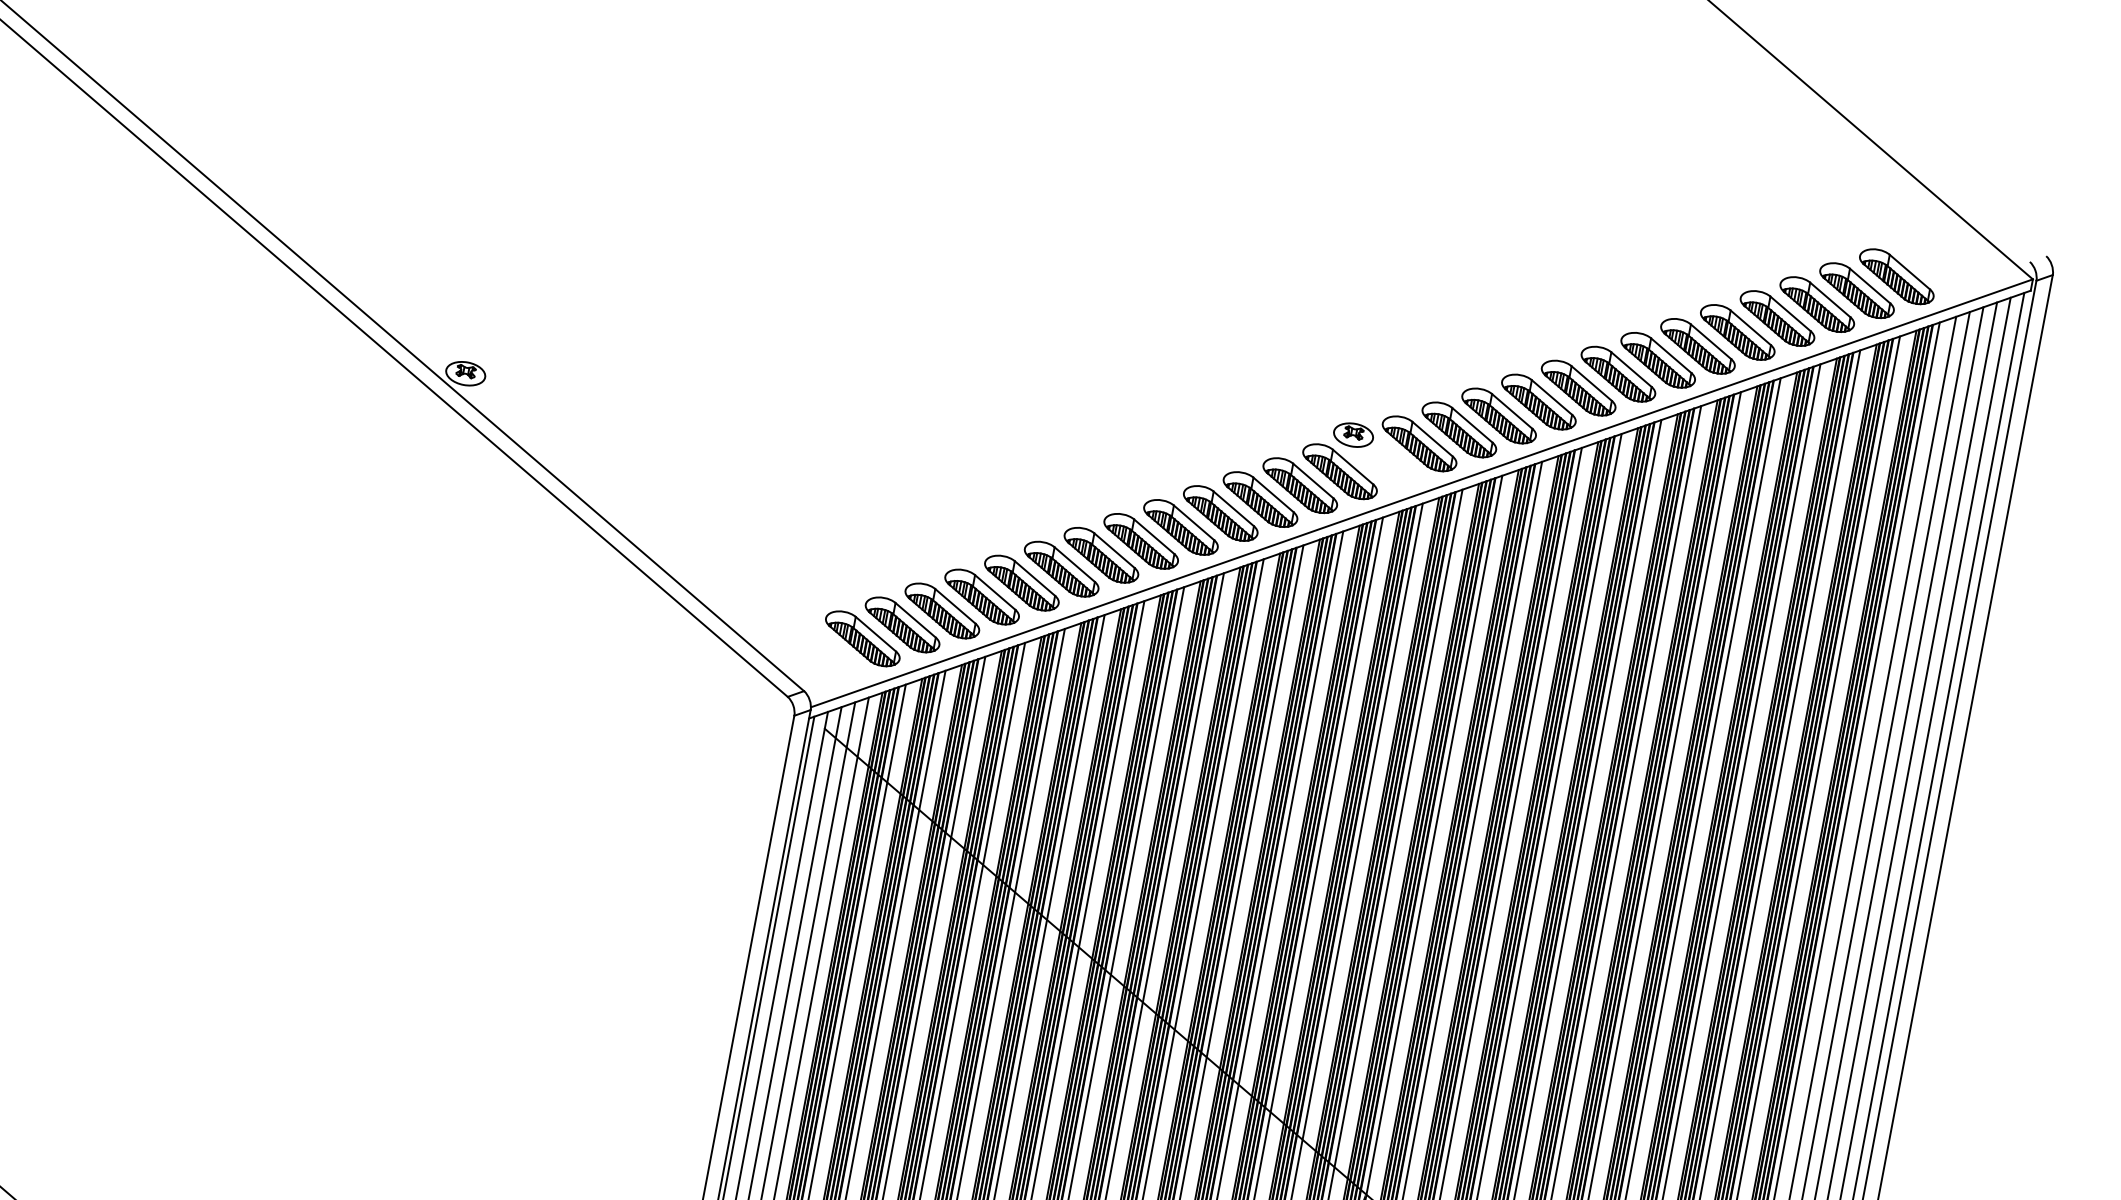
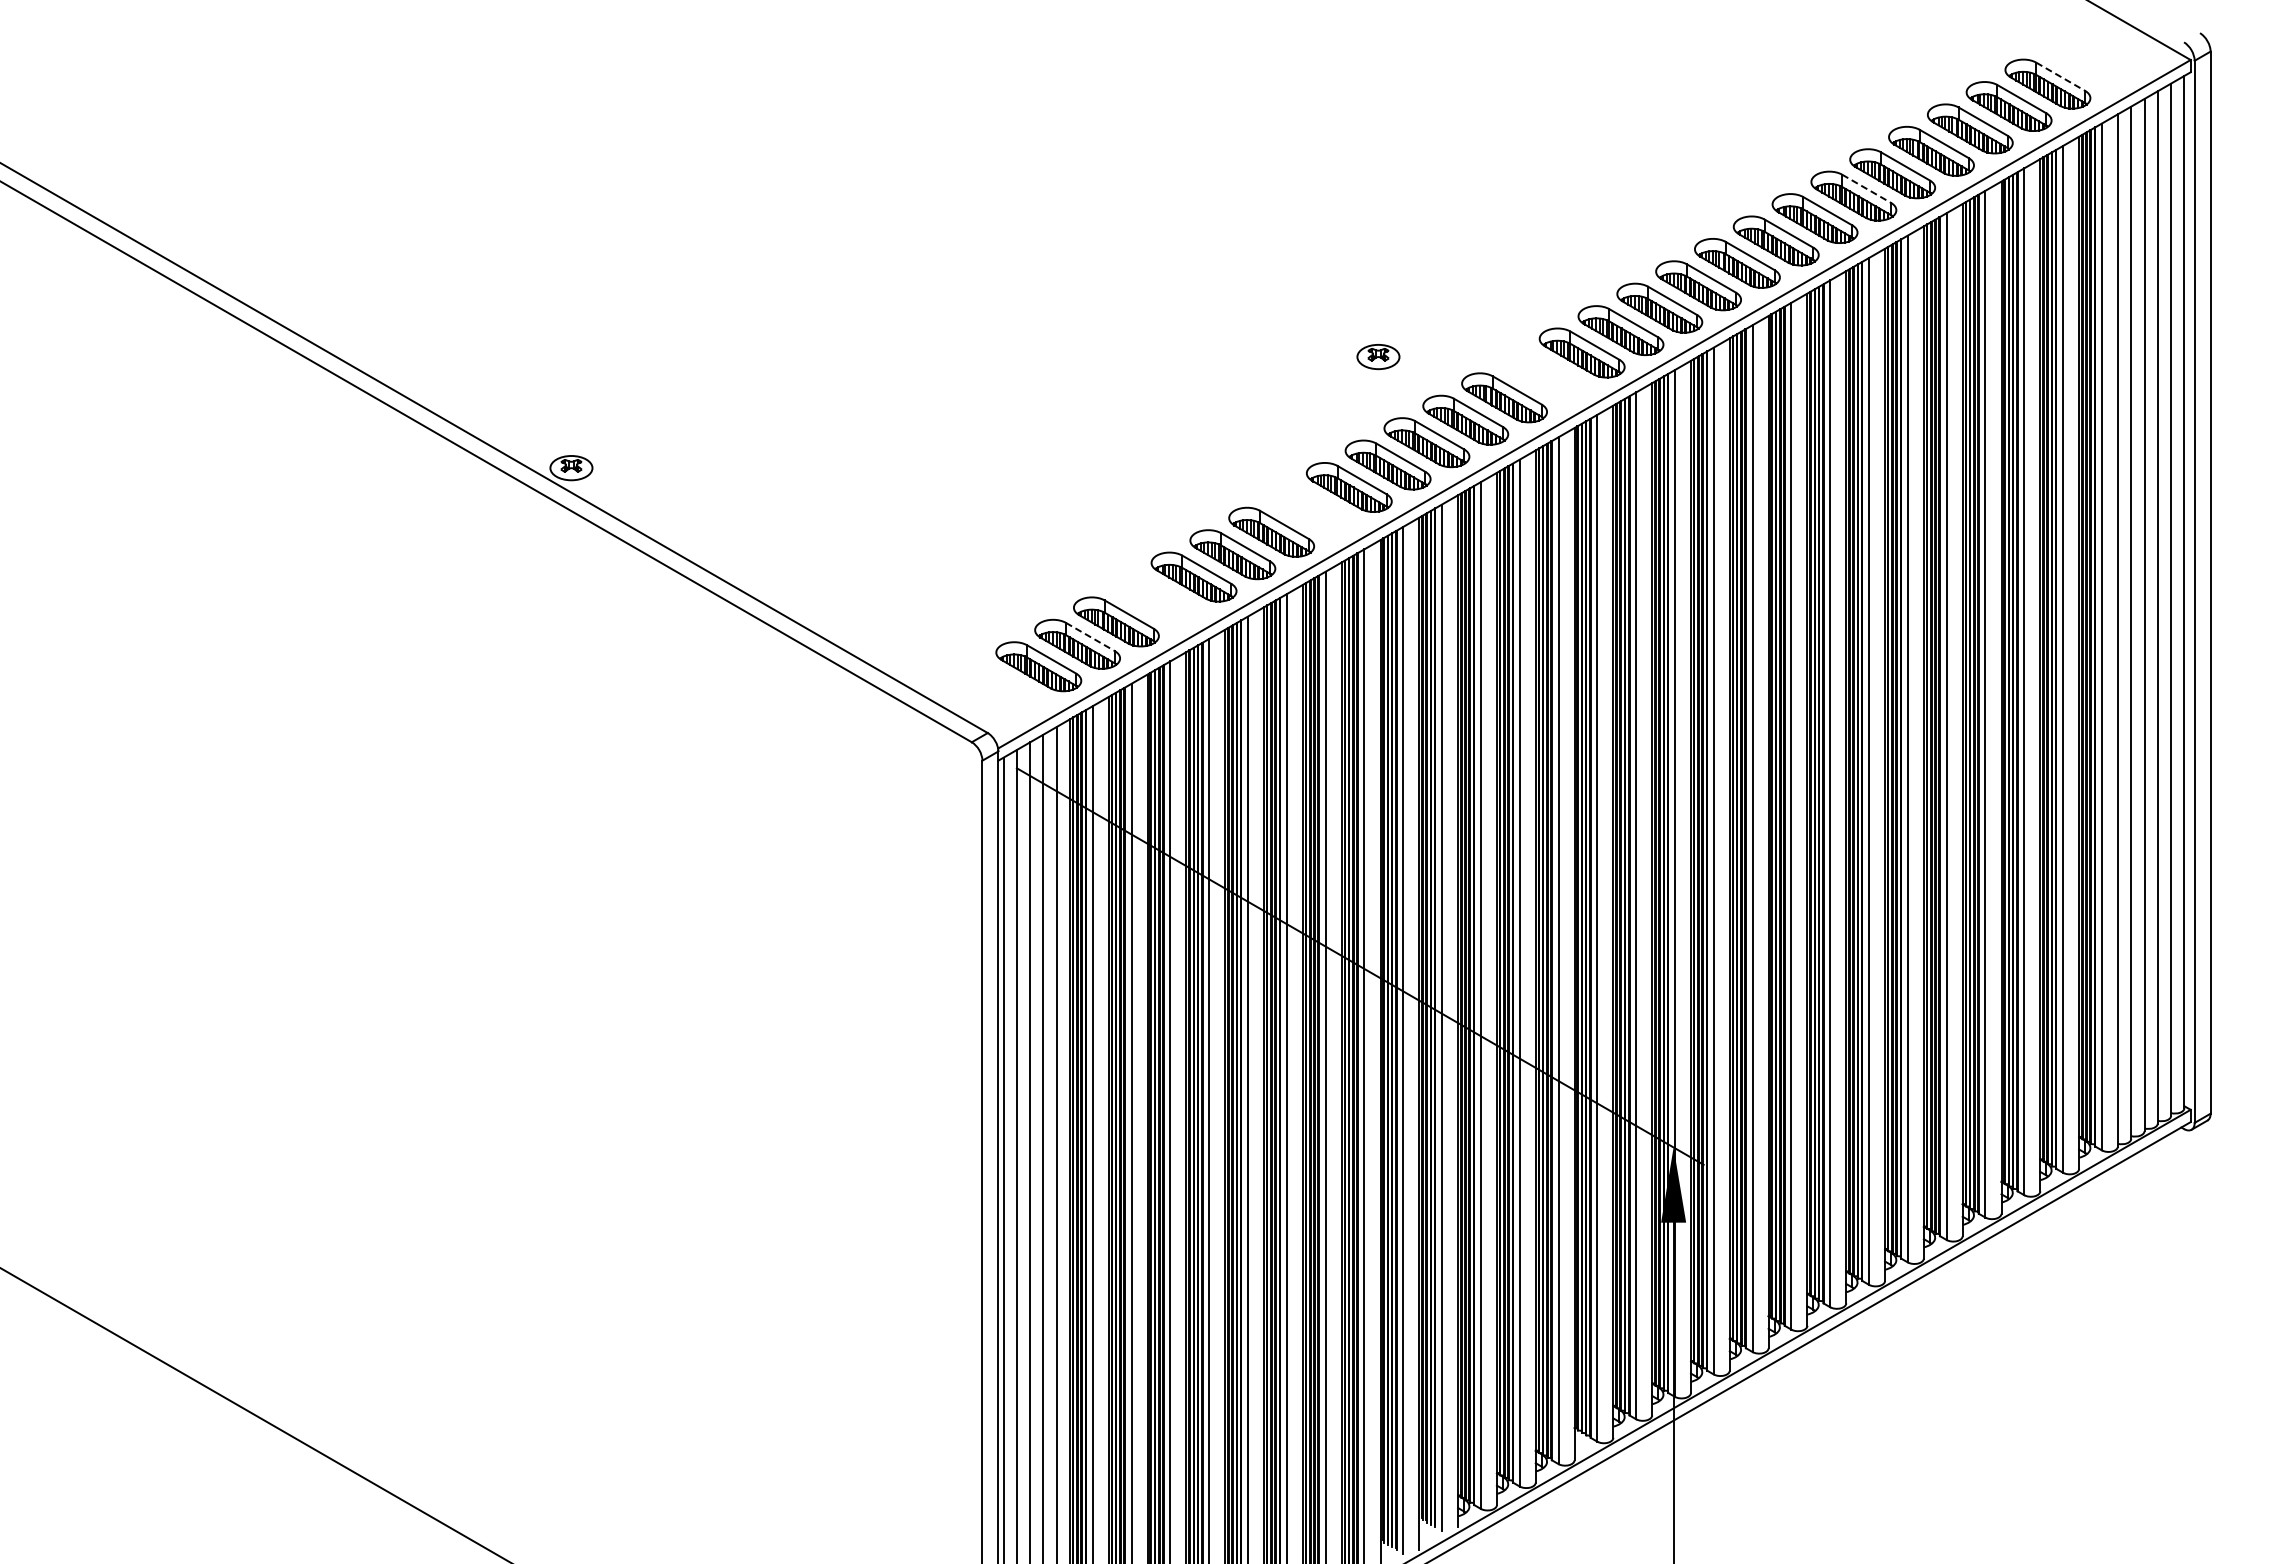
line: (1910, 272) -> (2061, 77), solid -> dashed
line: (1711, 342) -> (1867, 189), solid -> dashed
part: (1353, 435) -> (1378, 357), moved
part: (1141, 540) -> (1310, 509), removed
part: (981, 596) -> (1154, 599), removed
line: (915, 620) -> (1090, 637), solid -> dashed

